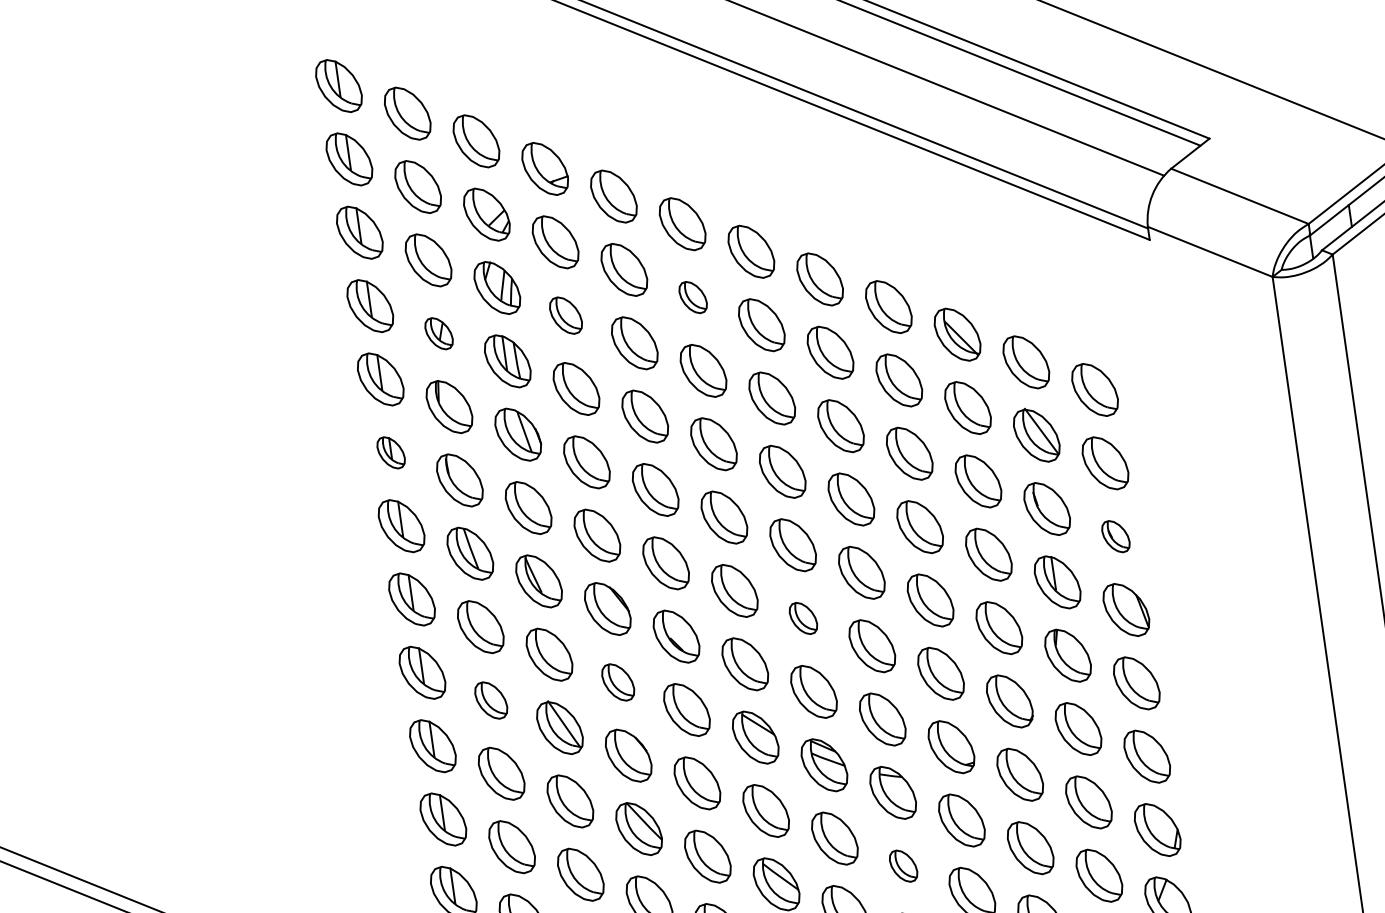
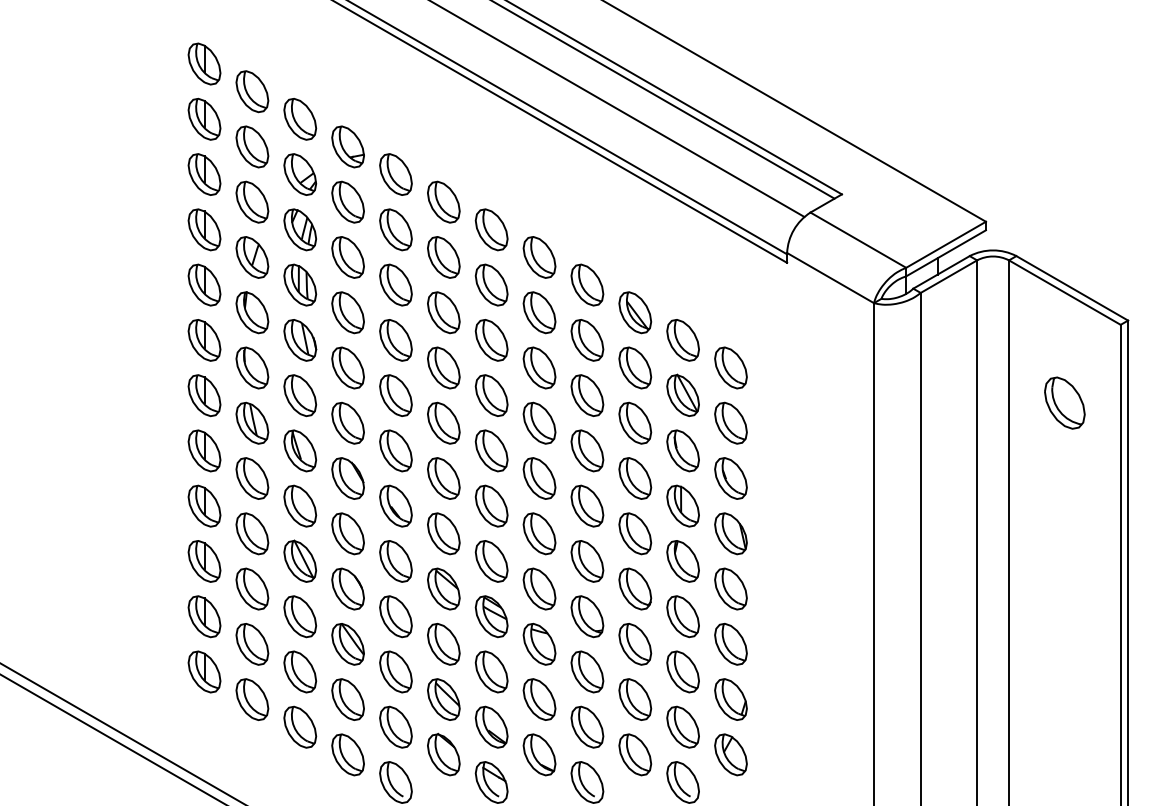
part: (692, 297) -> (443, 257), size x1.67
part: (565, 315) -> (347, 257), size x1.43
part: (439, 333) -> (252, 257), size x1.67
part: (391, 452) -> (204, 340), size x1.67
part: (1115, 536) -> (730, 478), size x1.67
part: (803, 617) -> (491, 505), size x1.67
part: (617, 682) -> (347, 533), size x1.43
part: (491, 700) -> (252, 533), size x1.43
part: (903, 866) -> (539, 699), size x1.67

